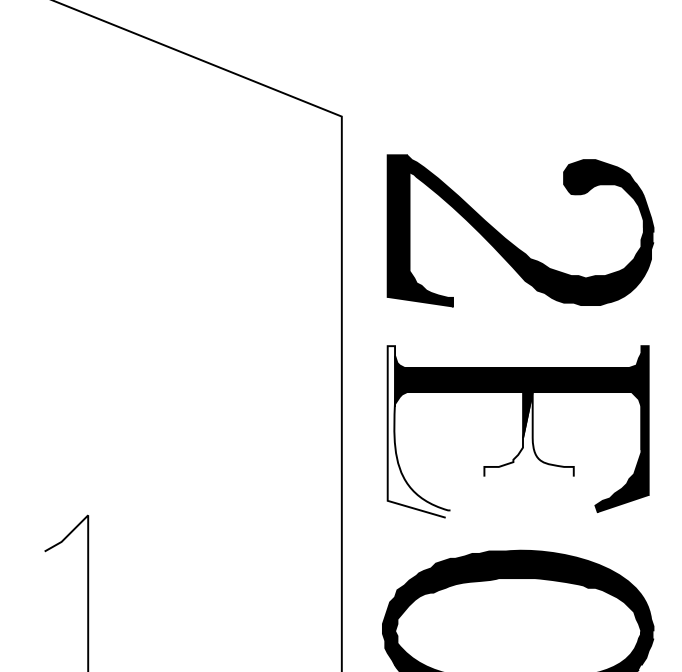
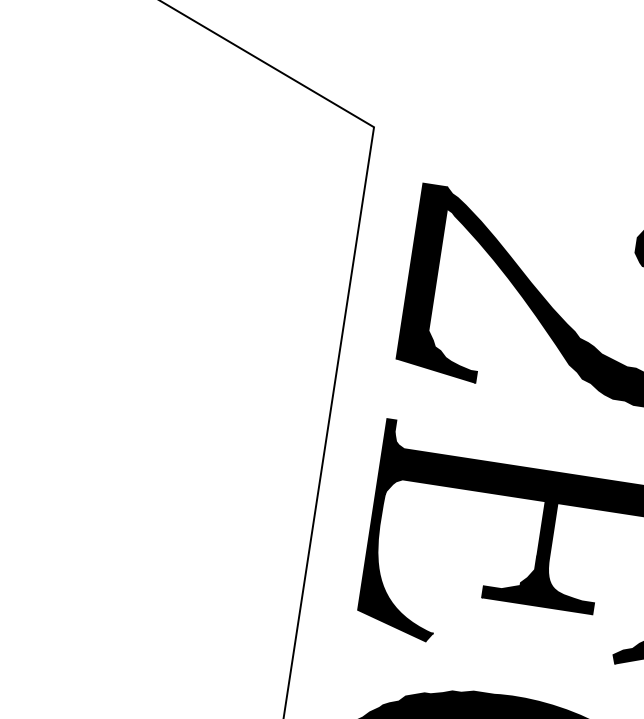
fill: (418, 431) -> (409, 530), added
fill: (528, 434) -> (544, 554), added

